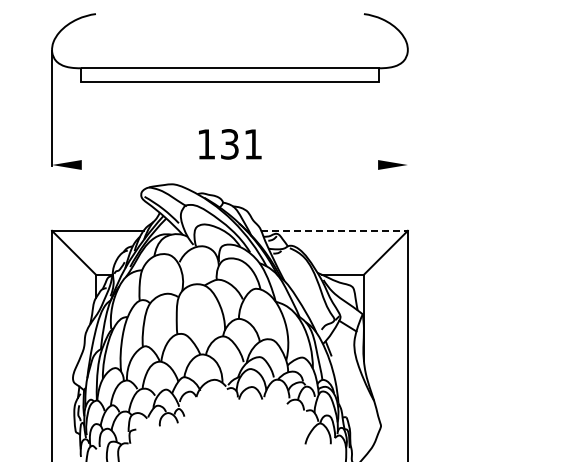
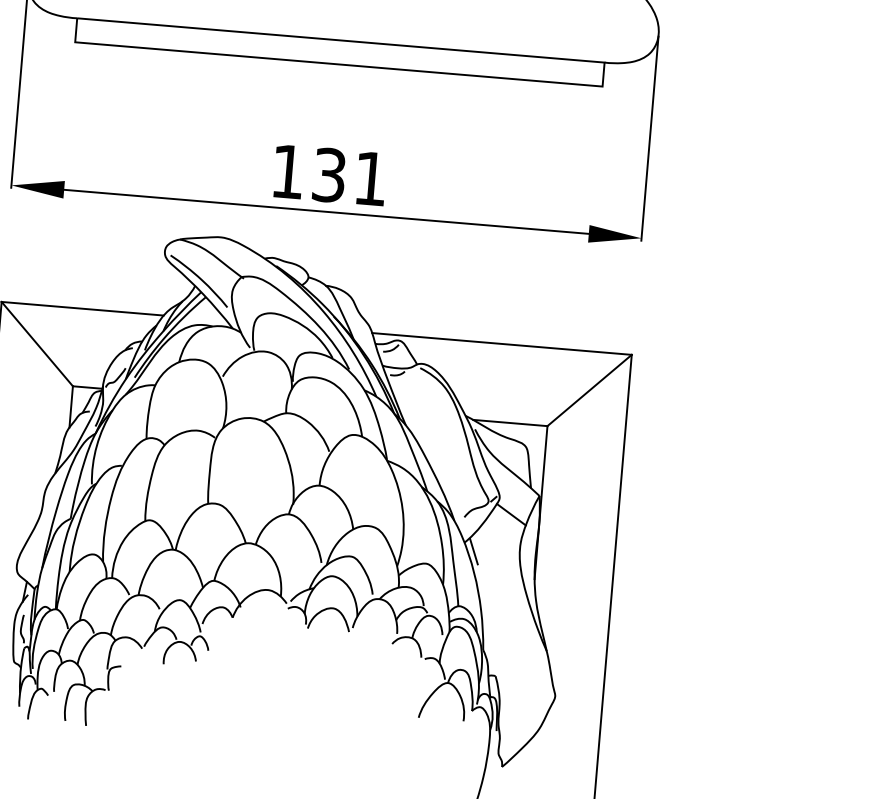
line: (407, 108) -> (649, 138), added
line: (229, 165) -> (325, 212), added
line: (335, 230) -> (503, 343), dashed -> solid

